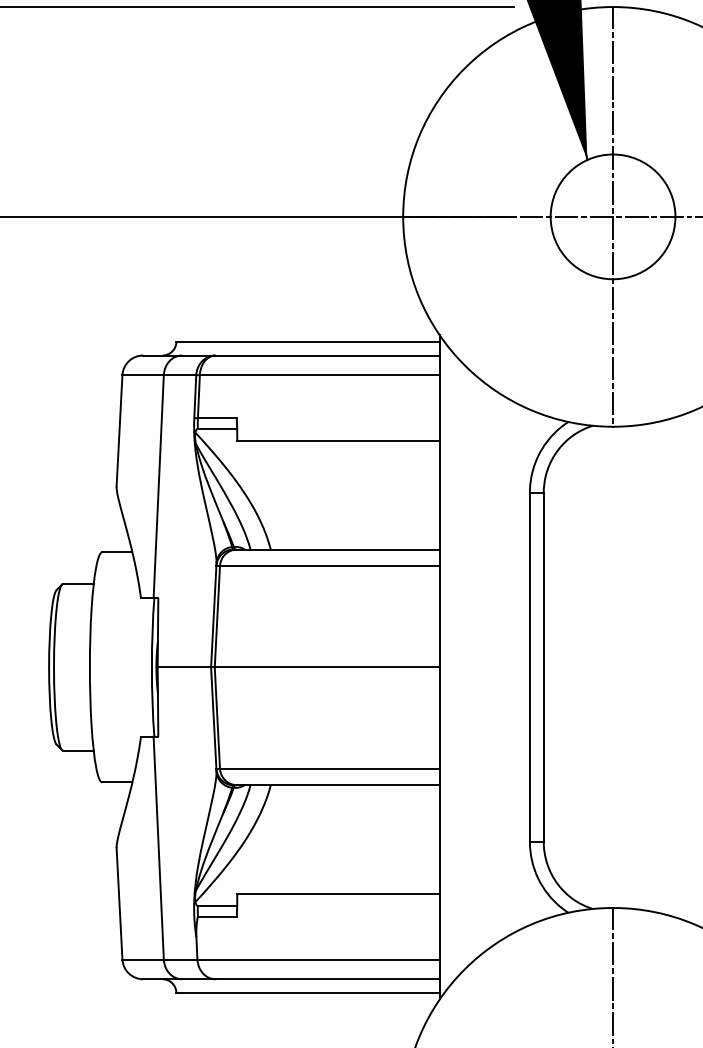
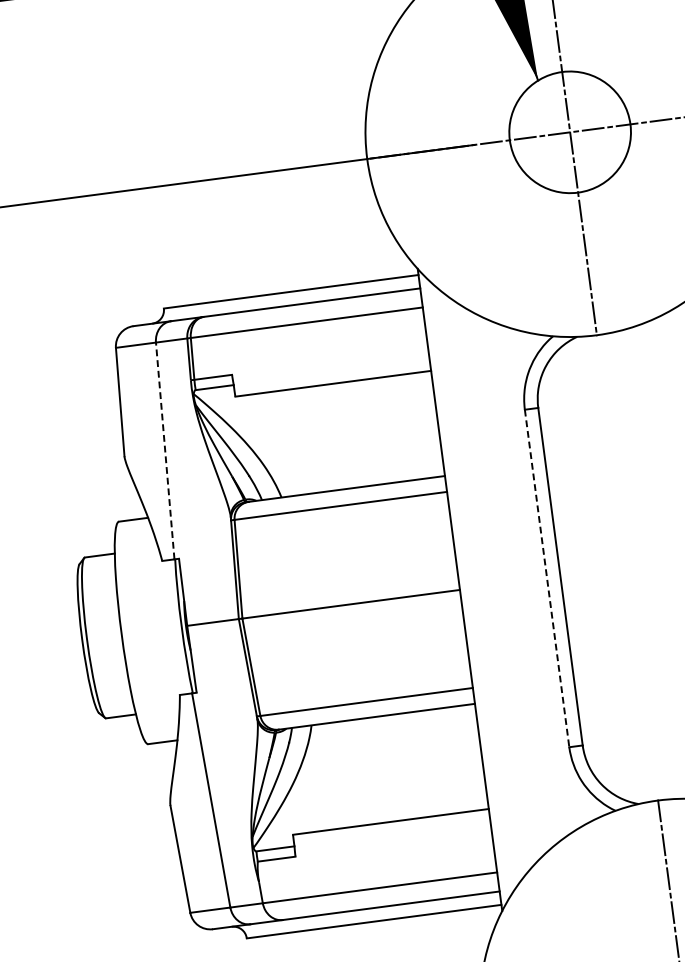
line: (158, 486) -> (164, 450), solid -> dashed
line: (529, 667) -> (546, 578), solid -> dashed

